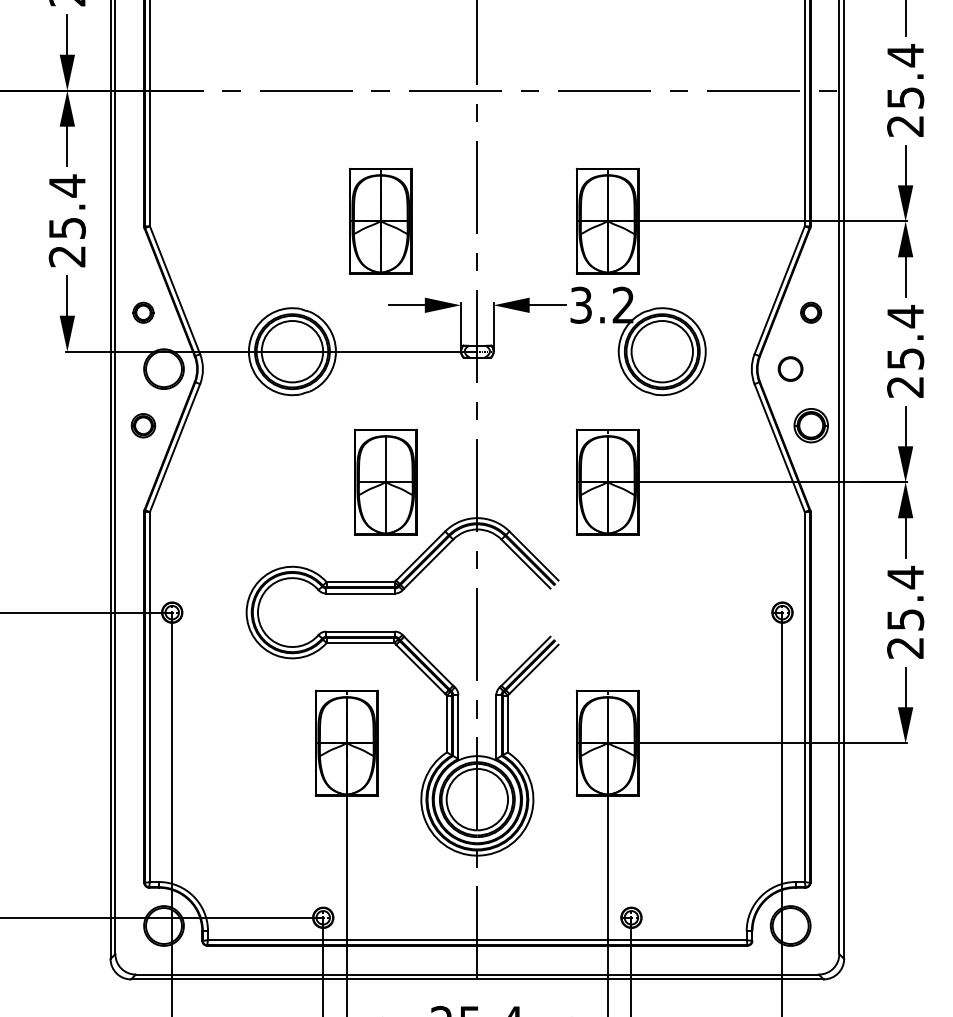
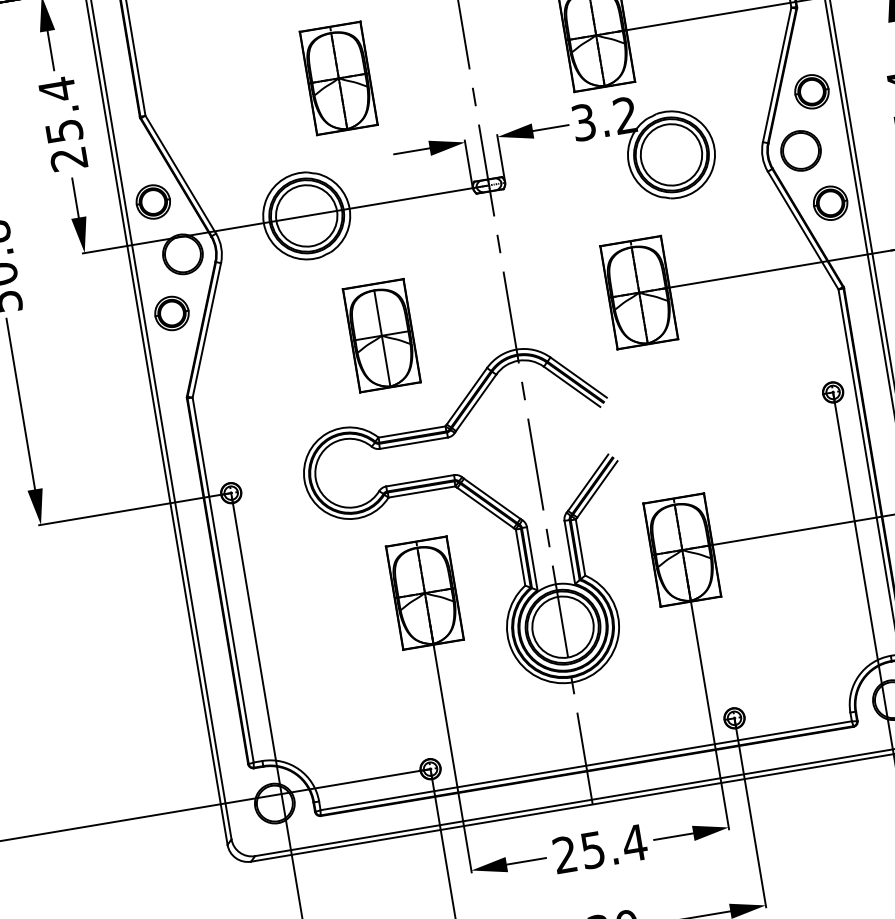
part: (380, 220) -> (338, 77), moved
part: (143, 312) -> (153, 201), size x1.67
part: (810, 312) -> (811, 91), size x1.67
part: (790, 368) -> (800, 150), size x1.67
part: (143, 425) -> (172, 313), size x1.43
part: (385, 481) -> (381, 335), moved

